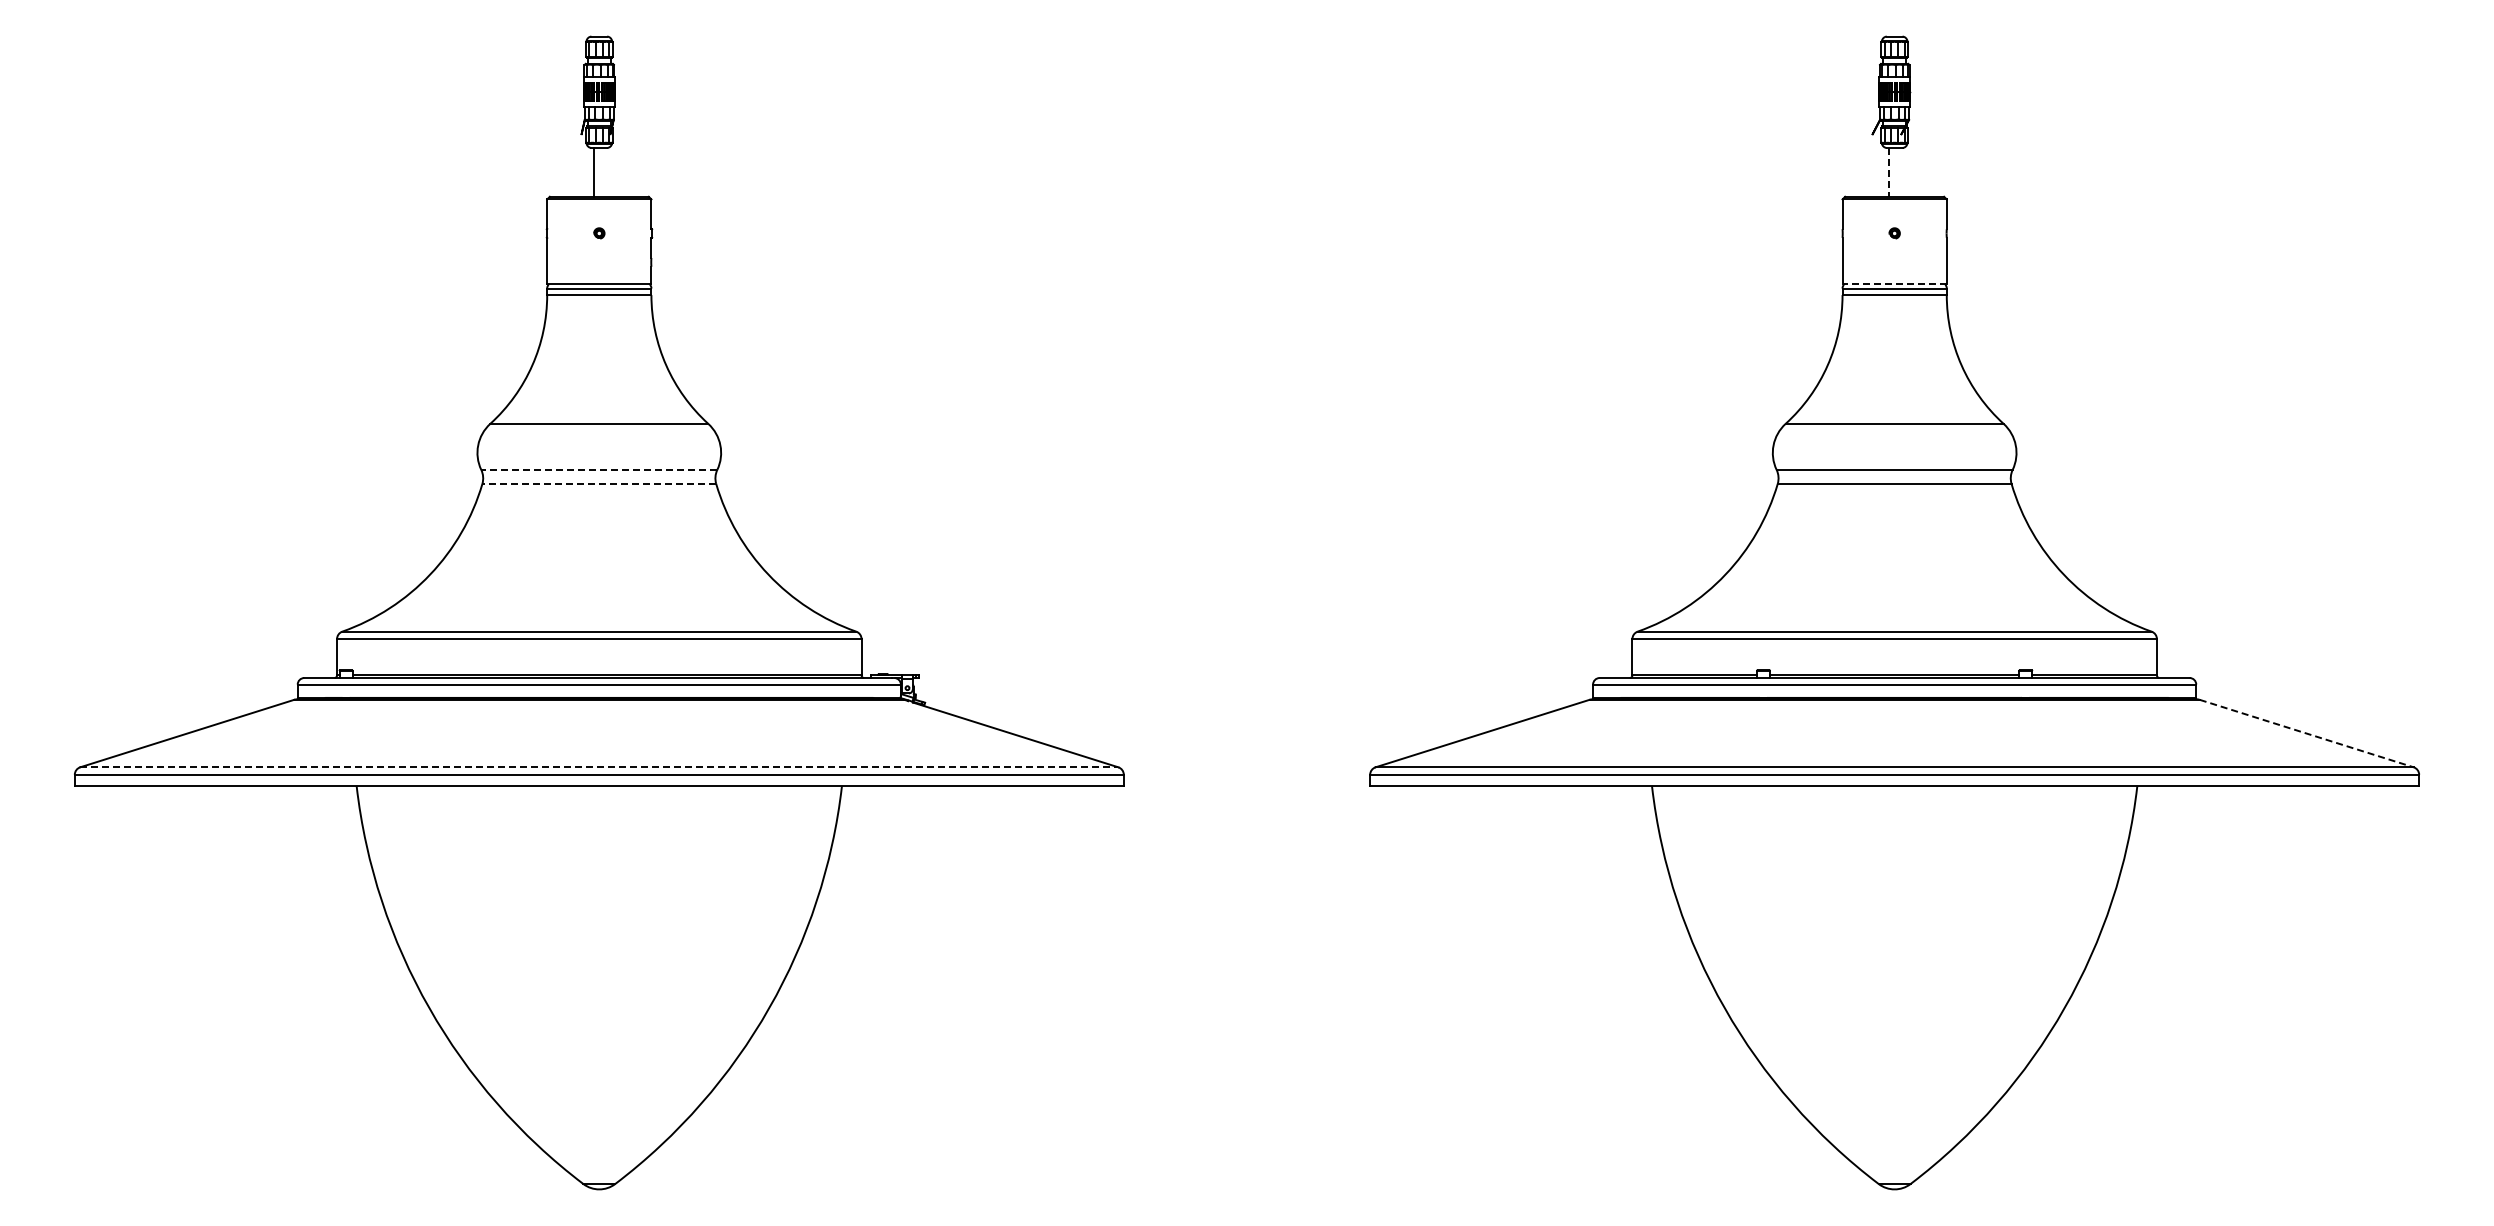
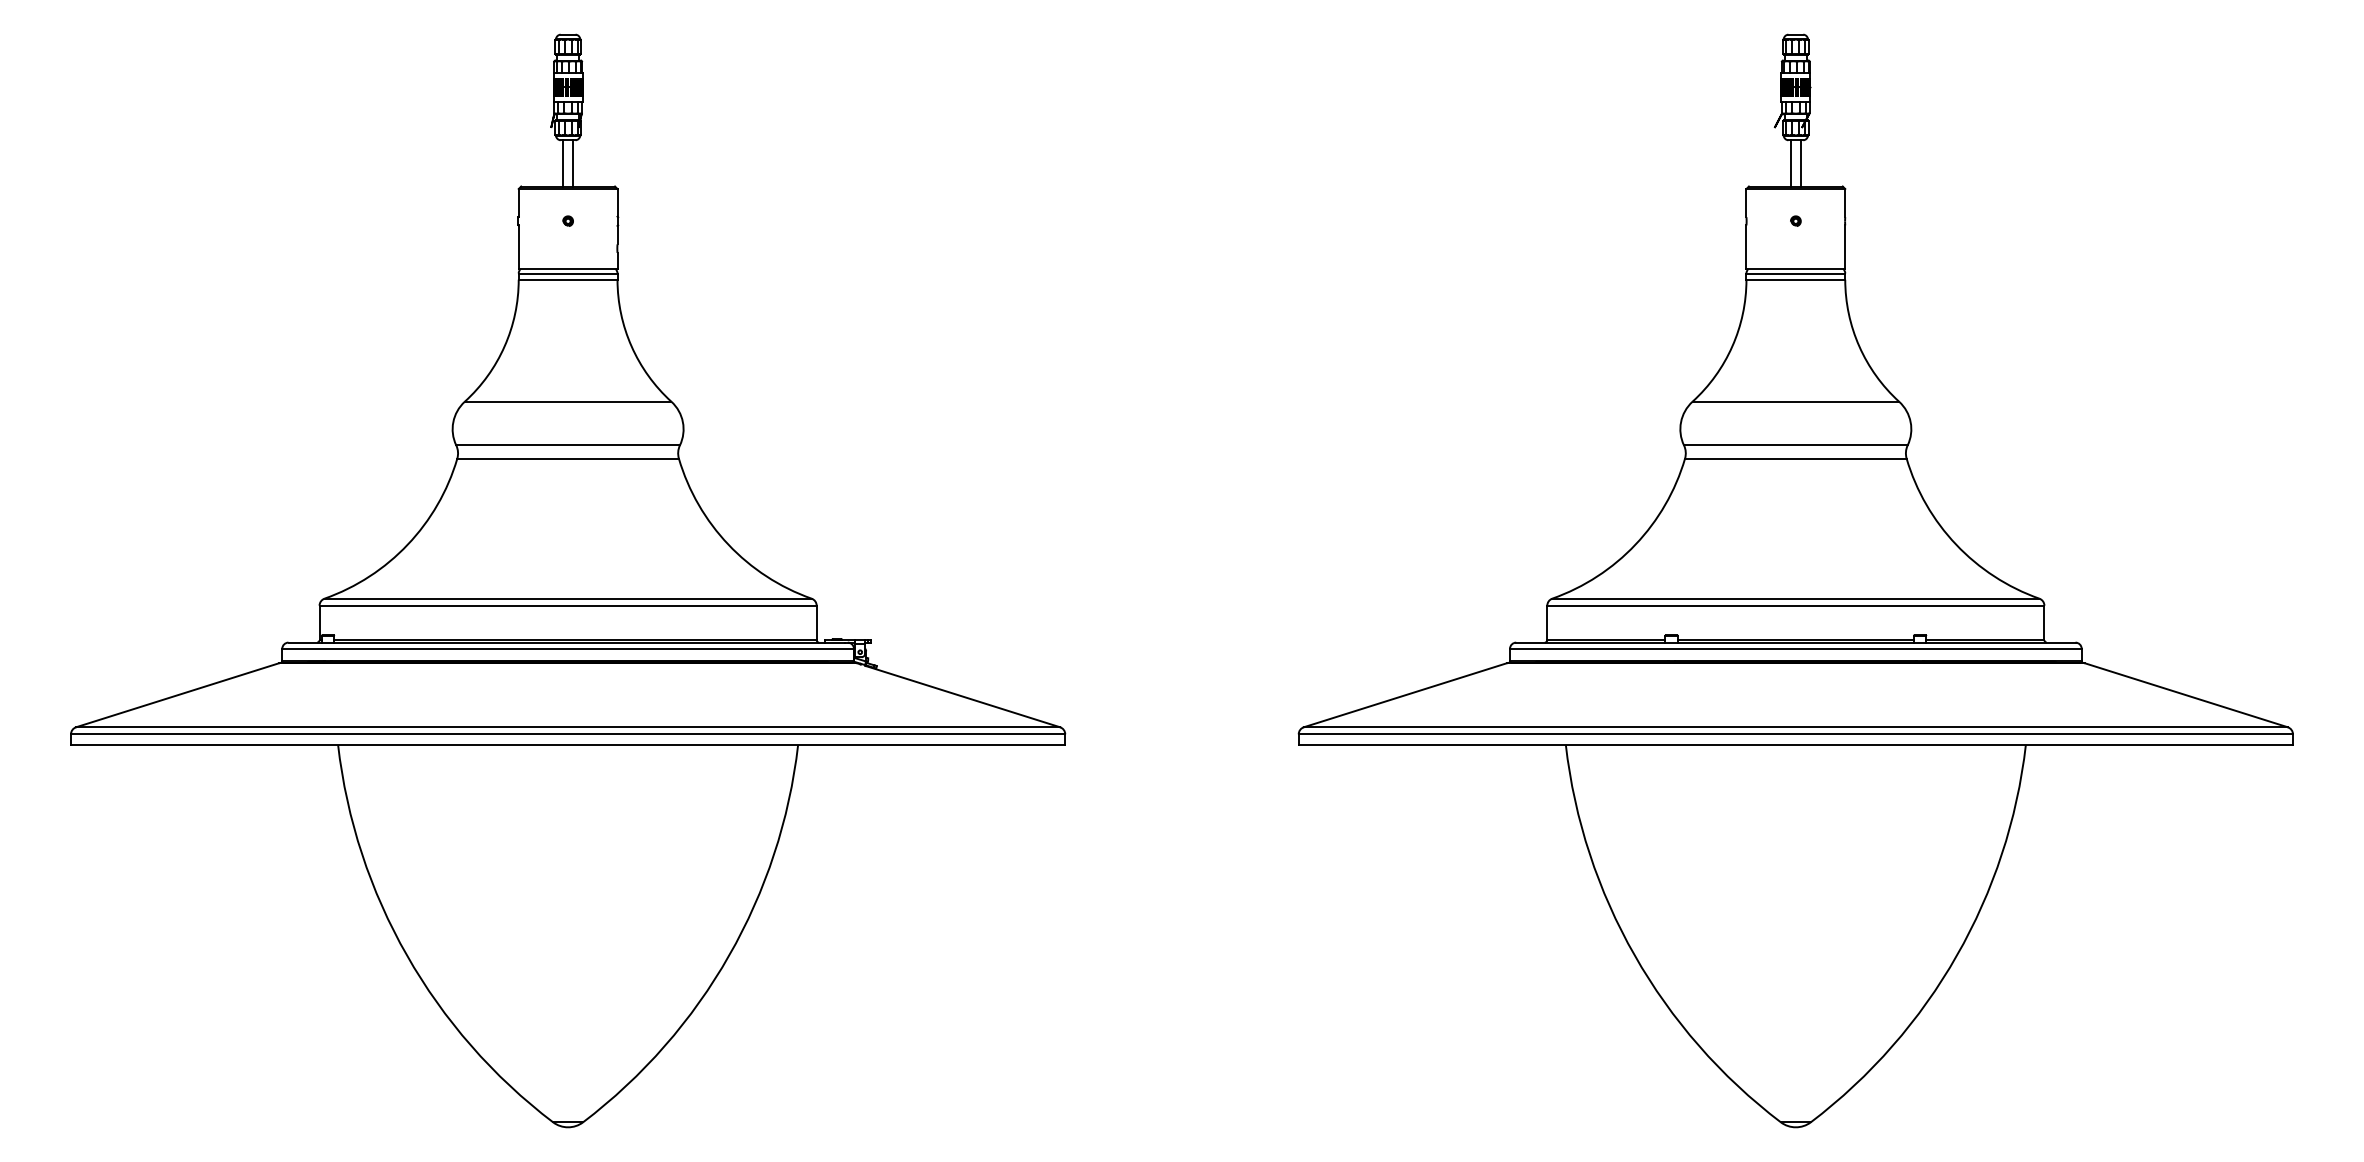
line: (604, 172) -> (573, 163), added
line: (1889, 172) -> (1790, 163), dashed -> solid
line: (1899, 172) -> (1800, 163), added
line: (1894, 283) -> (1795, 268), dashed -> solid
line: (598, 469) -> (567, 444), dashed -> solid
line: (599, 483) -> (568, 458), dashed -> solid
line: (2307, 733) -> (2187, 695), dashed -> solid
line: (599, 767) -> (568, 727), dashed -> solid

